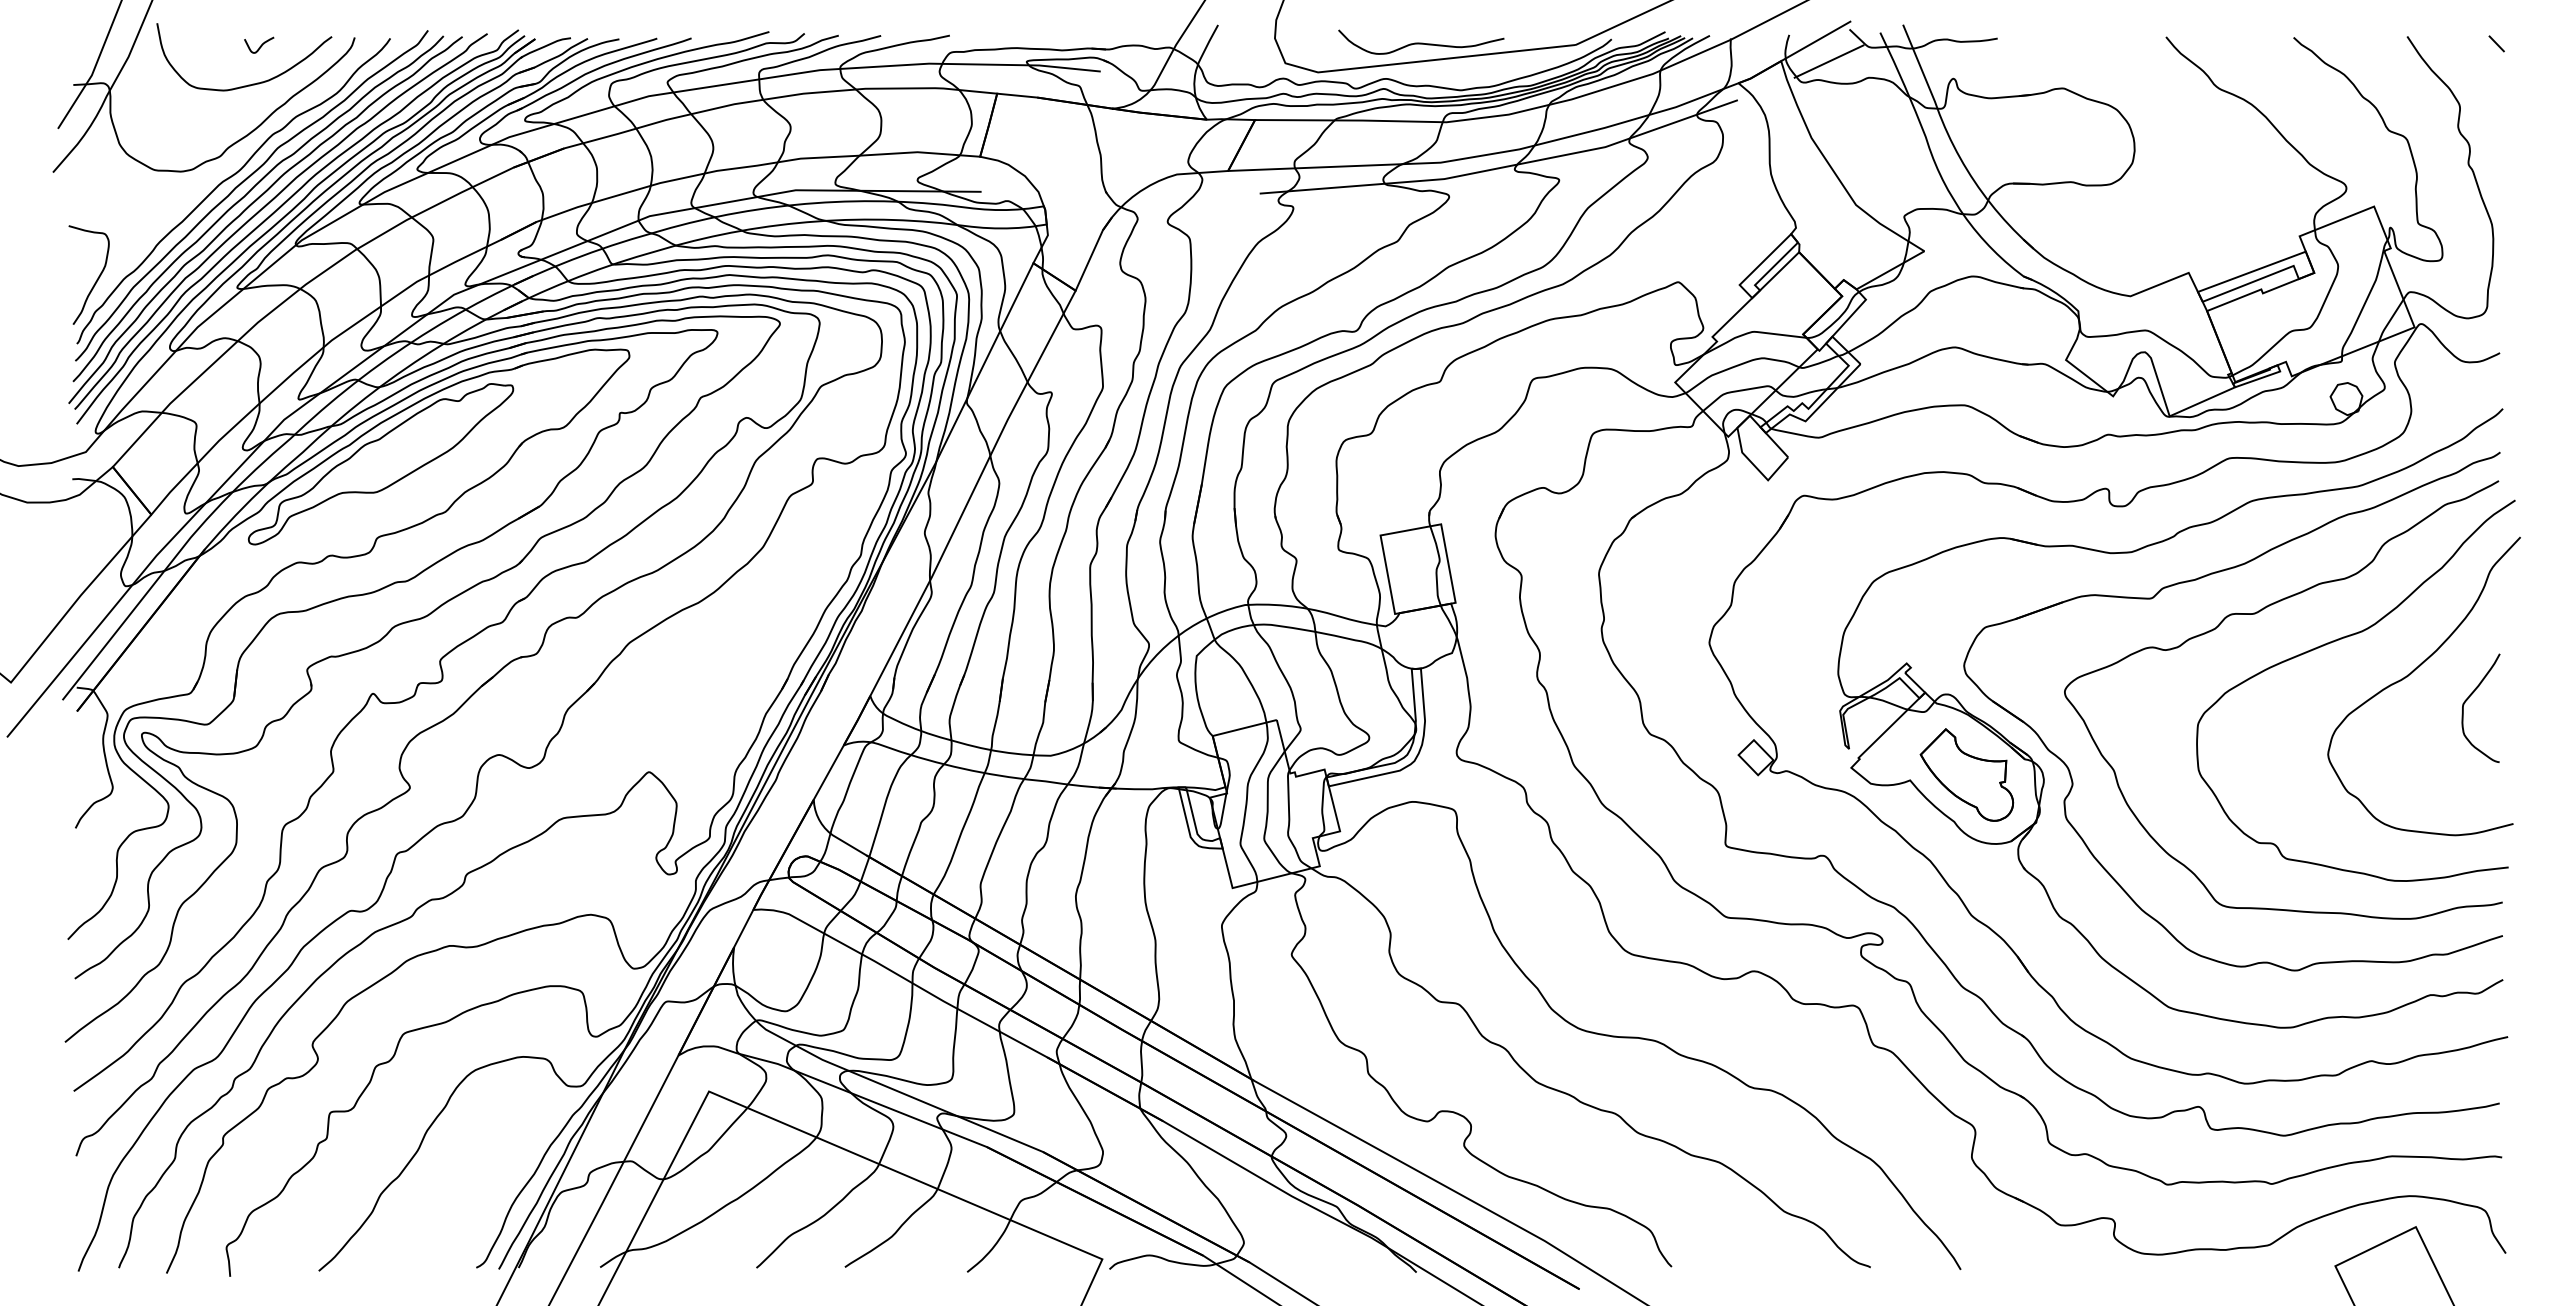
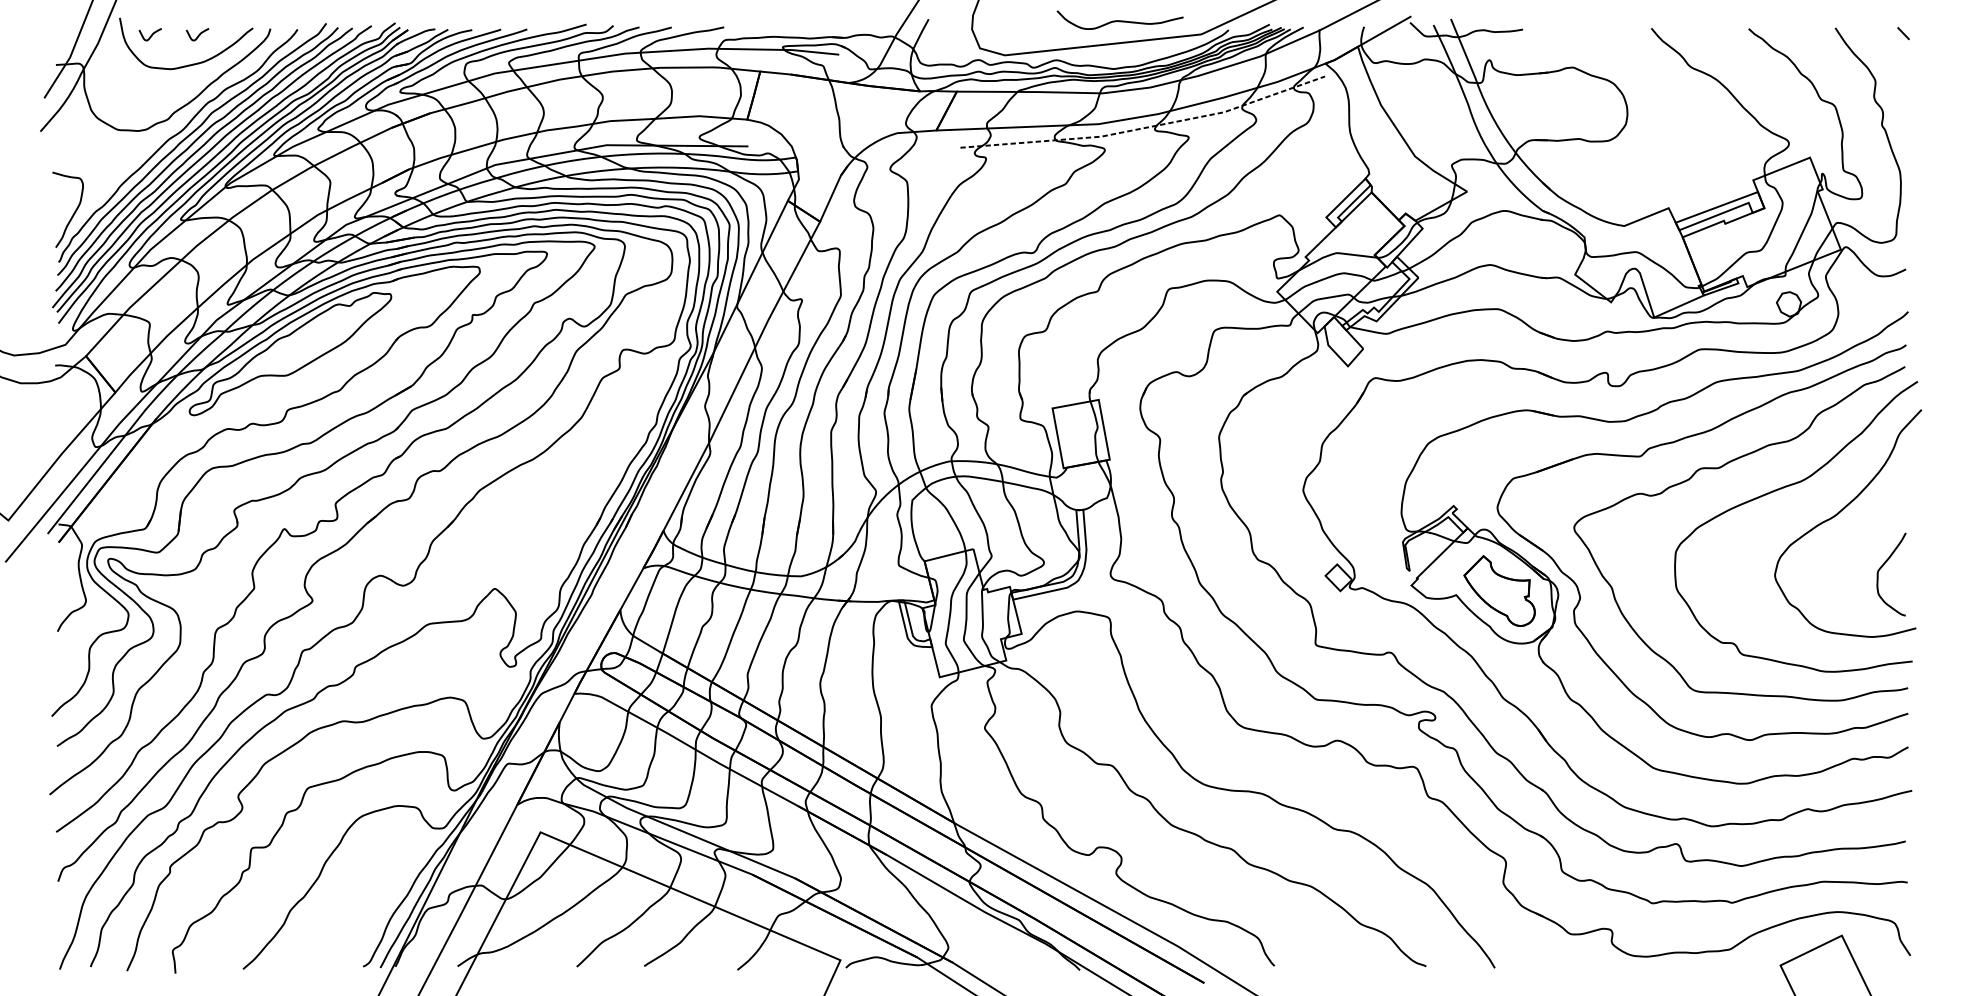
curve: (1421, 42) -> (1120, 20), moved
curve: (198, 45) -> (151, 34), added
line: (1828, 61) -> (1394, 47), removed
line: (1502, 167) -> (1145, 127), solid -> dashed
curve: (2468, 699) -> (1882, 567), moved

